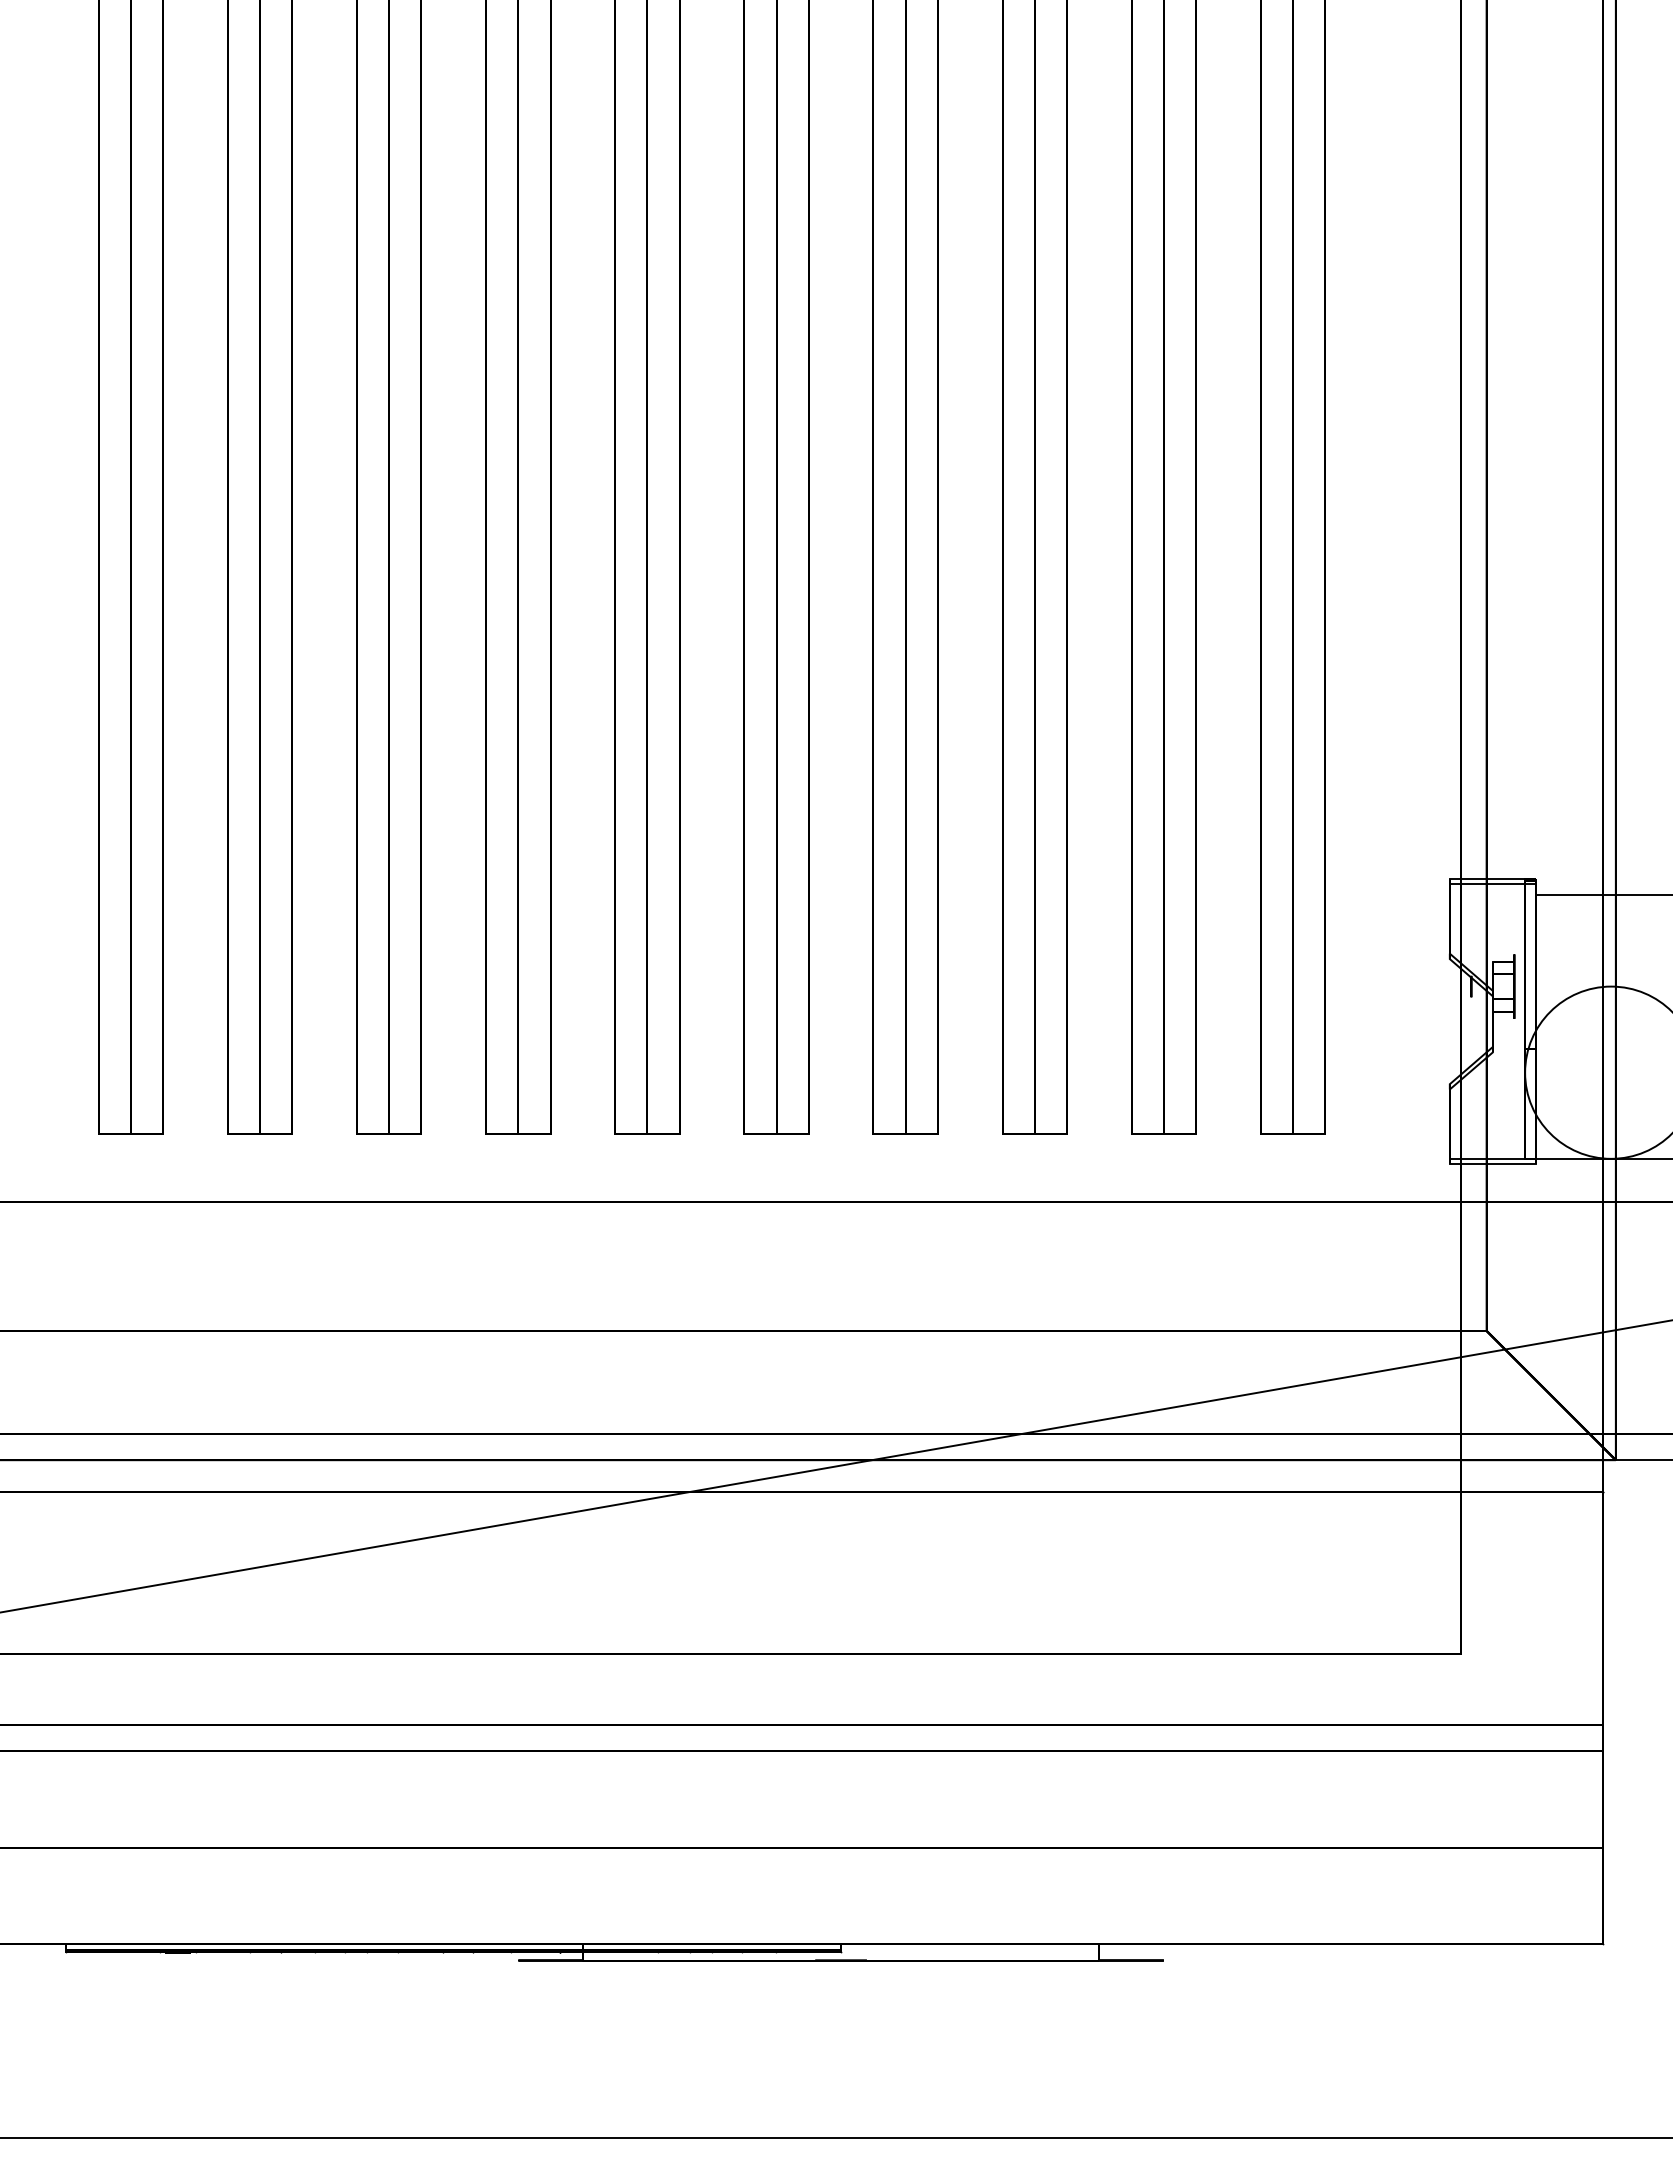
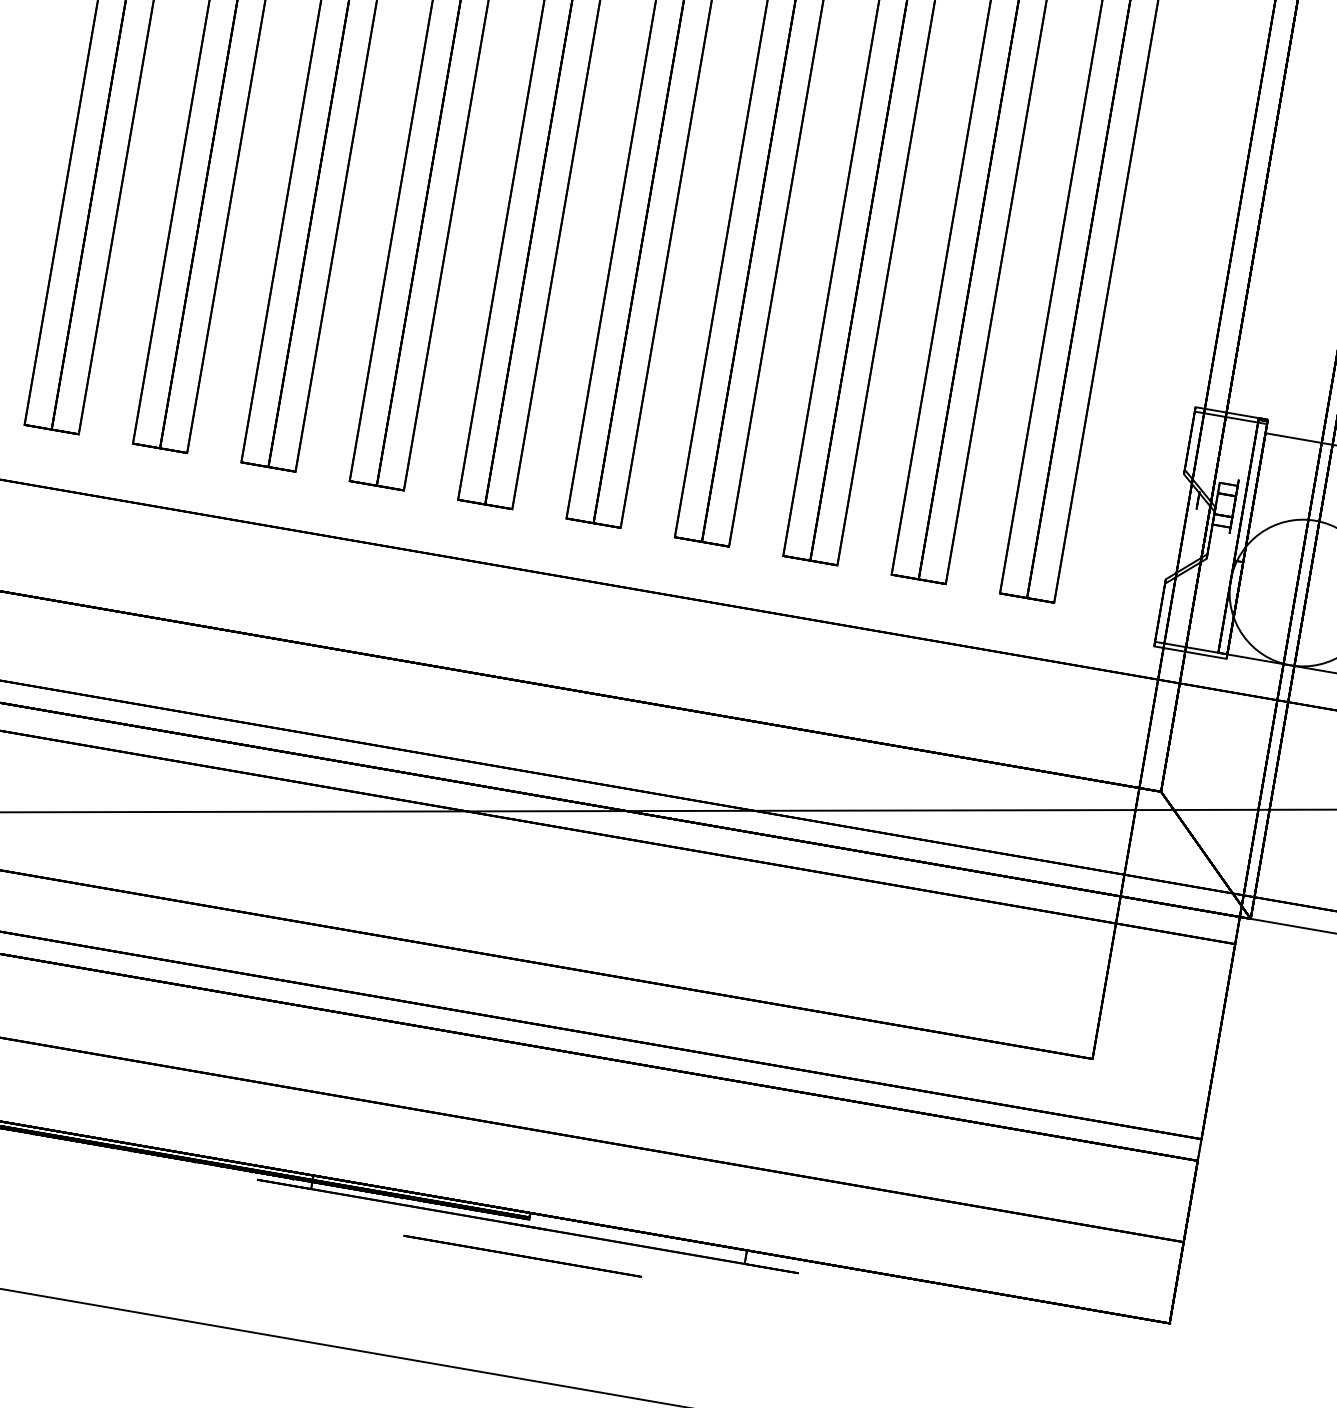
circle: (841, 1995) -> (523, 1255), added

